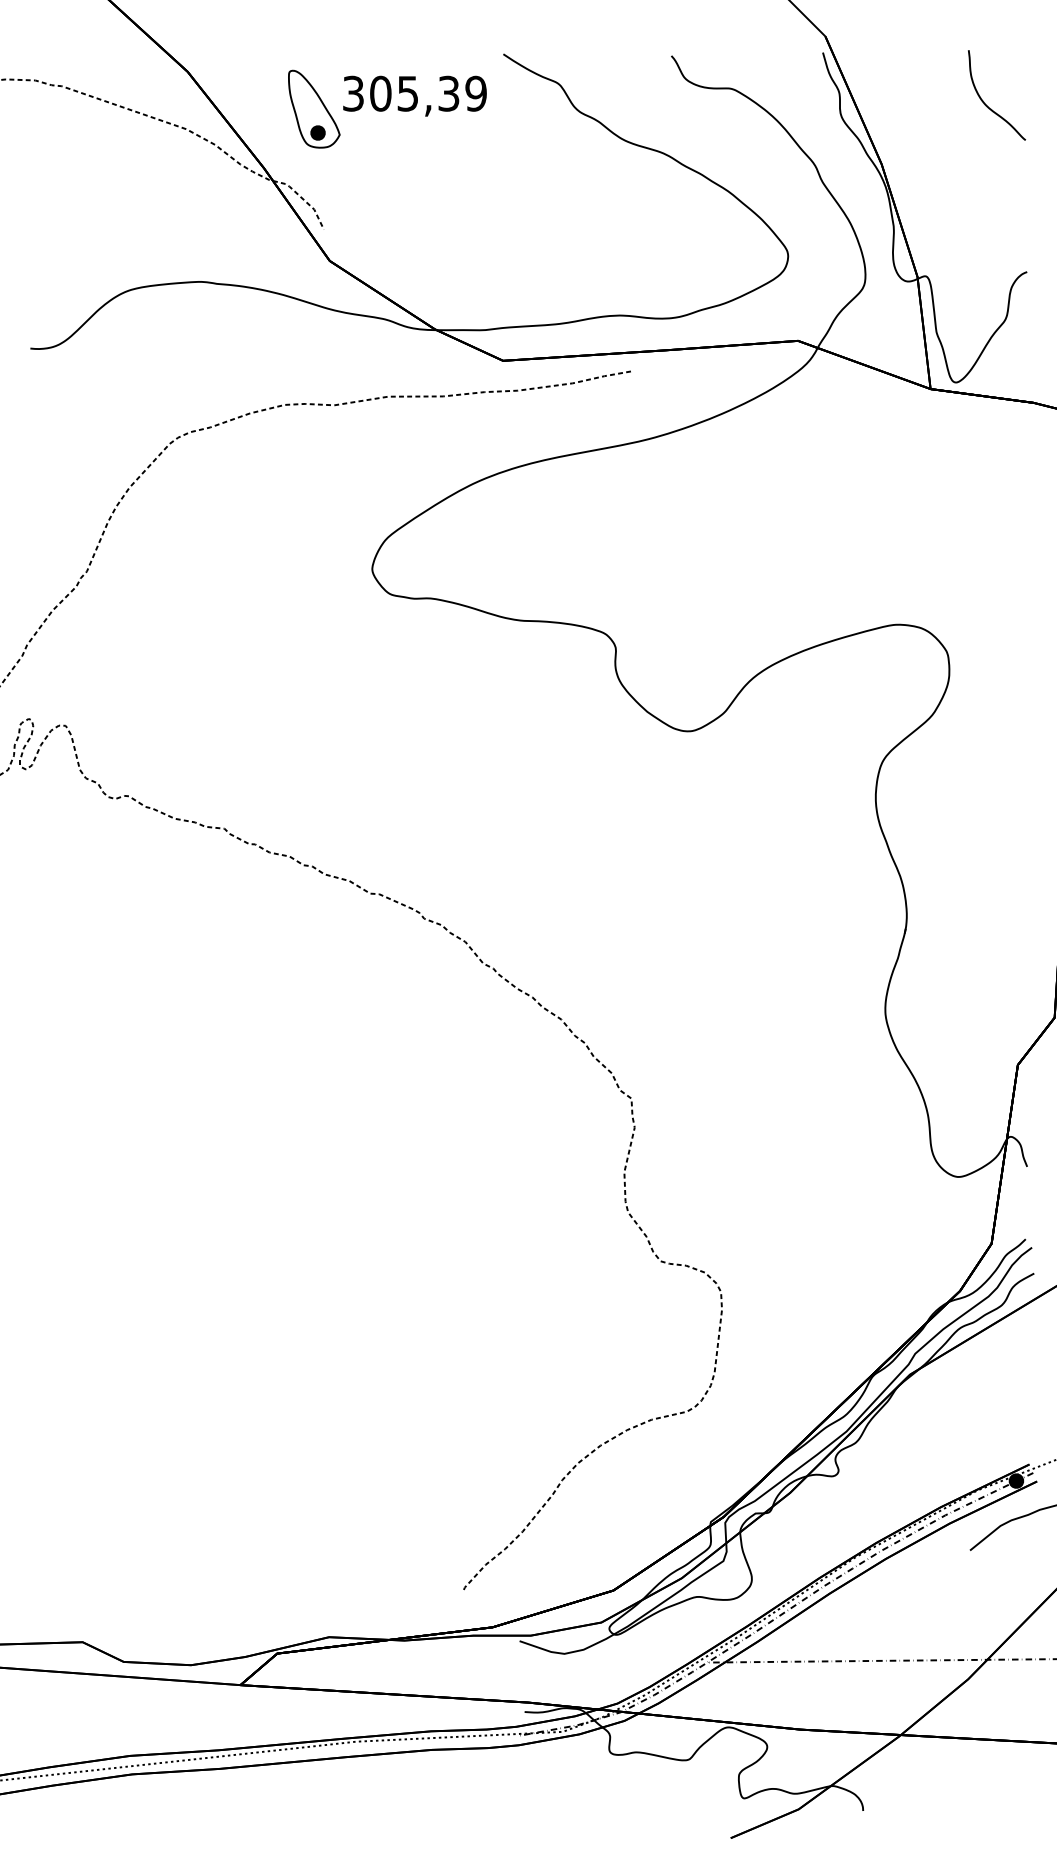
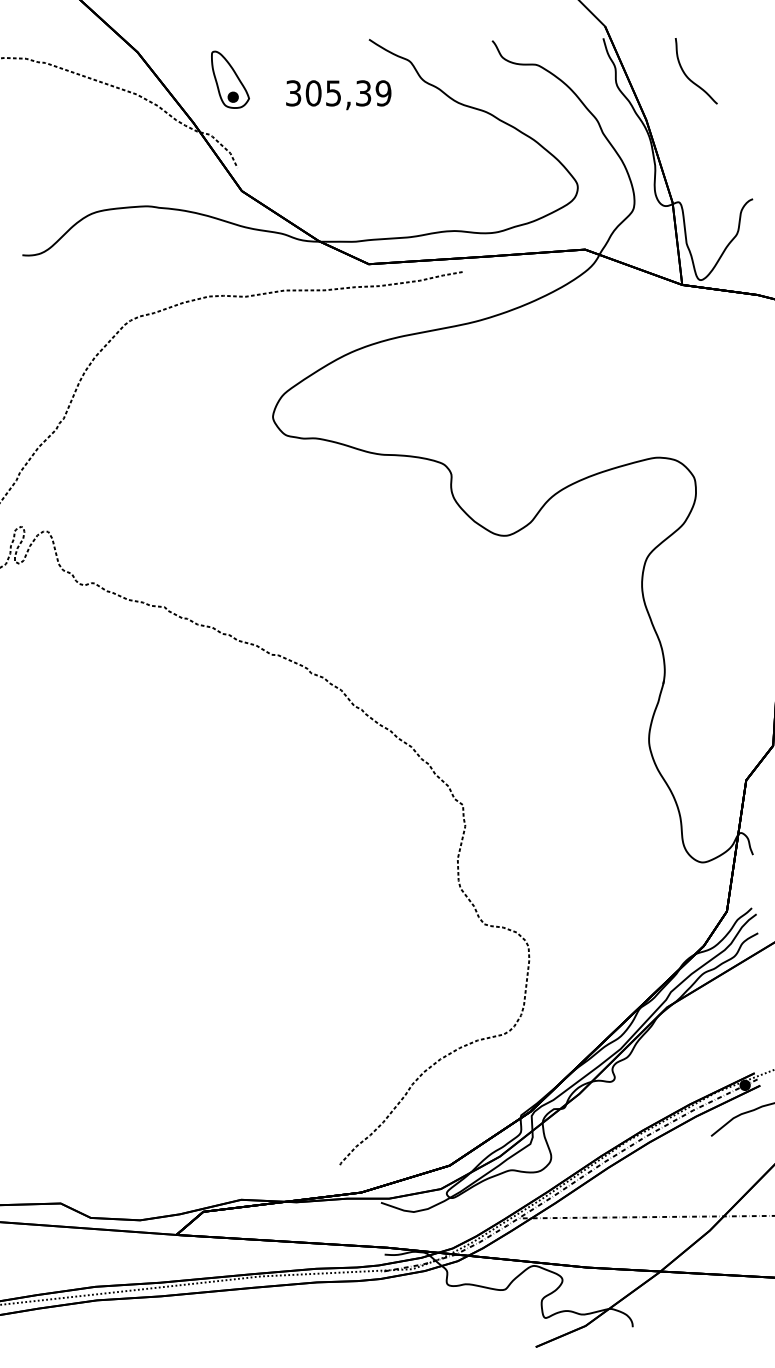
text: (414, 95) -> (338, 94), moved
curve: (987, 105) -> (689, 78), moved

